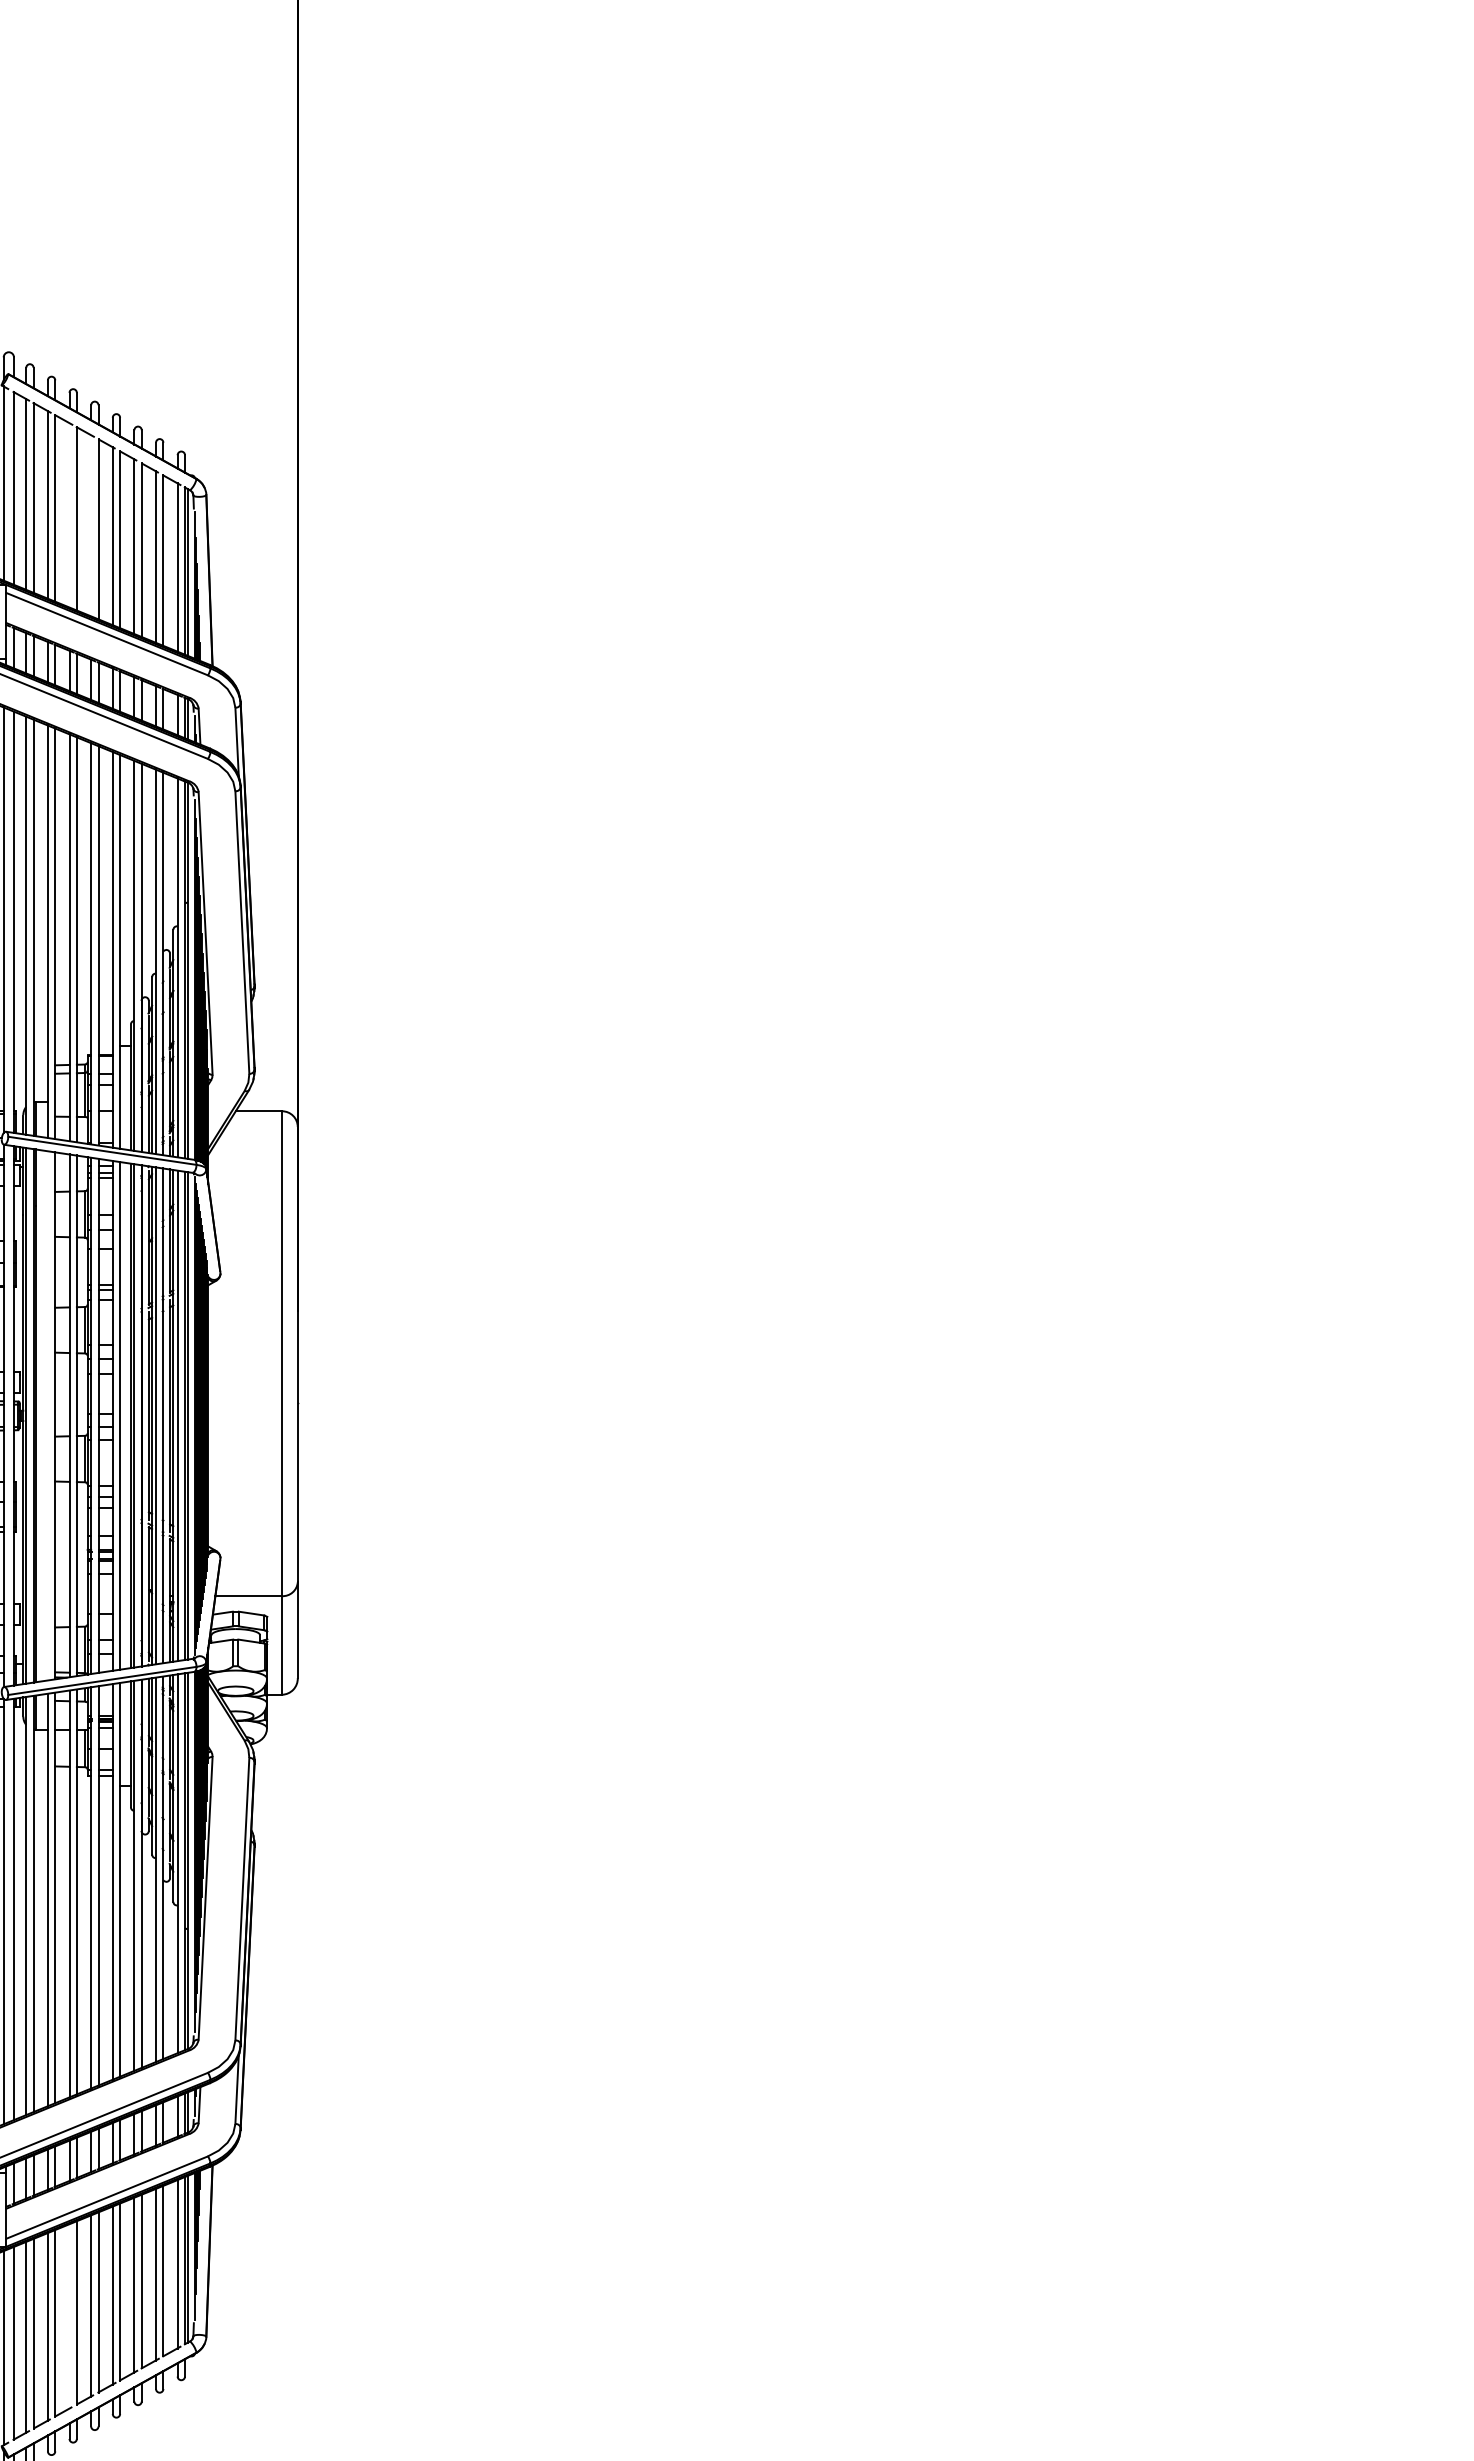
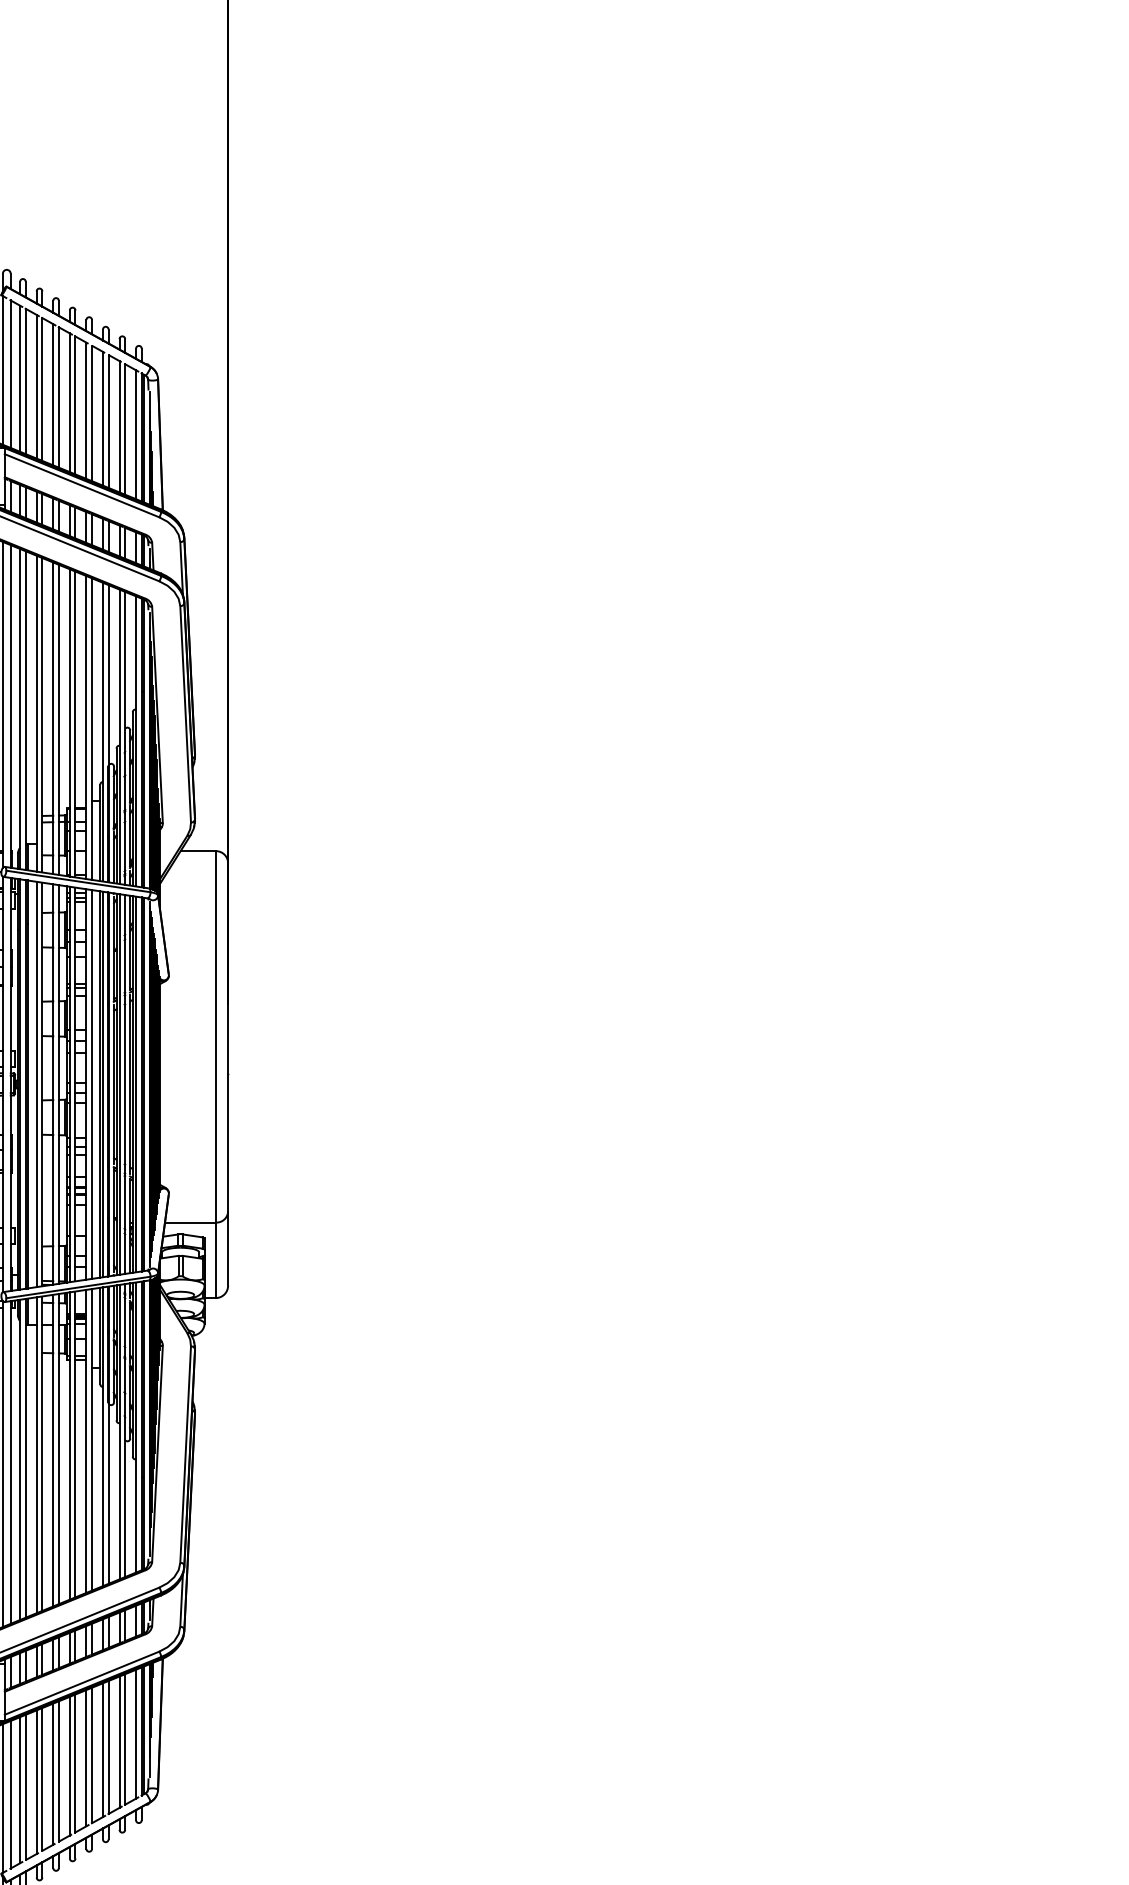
line: (69, 515) -> (53, 394), added
line: (91, 525) -> (70, 402), added
line: (47, 1415) -> (36, 1084), added
line: (69, 2316) -> (53, 1774), added

